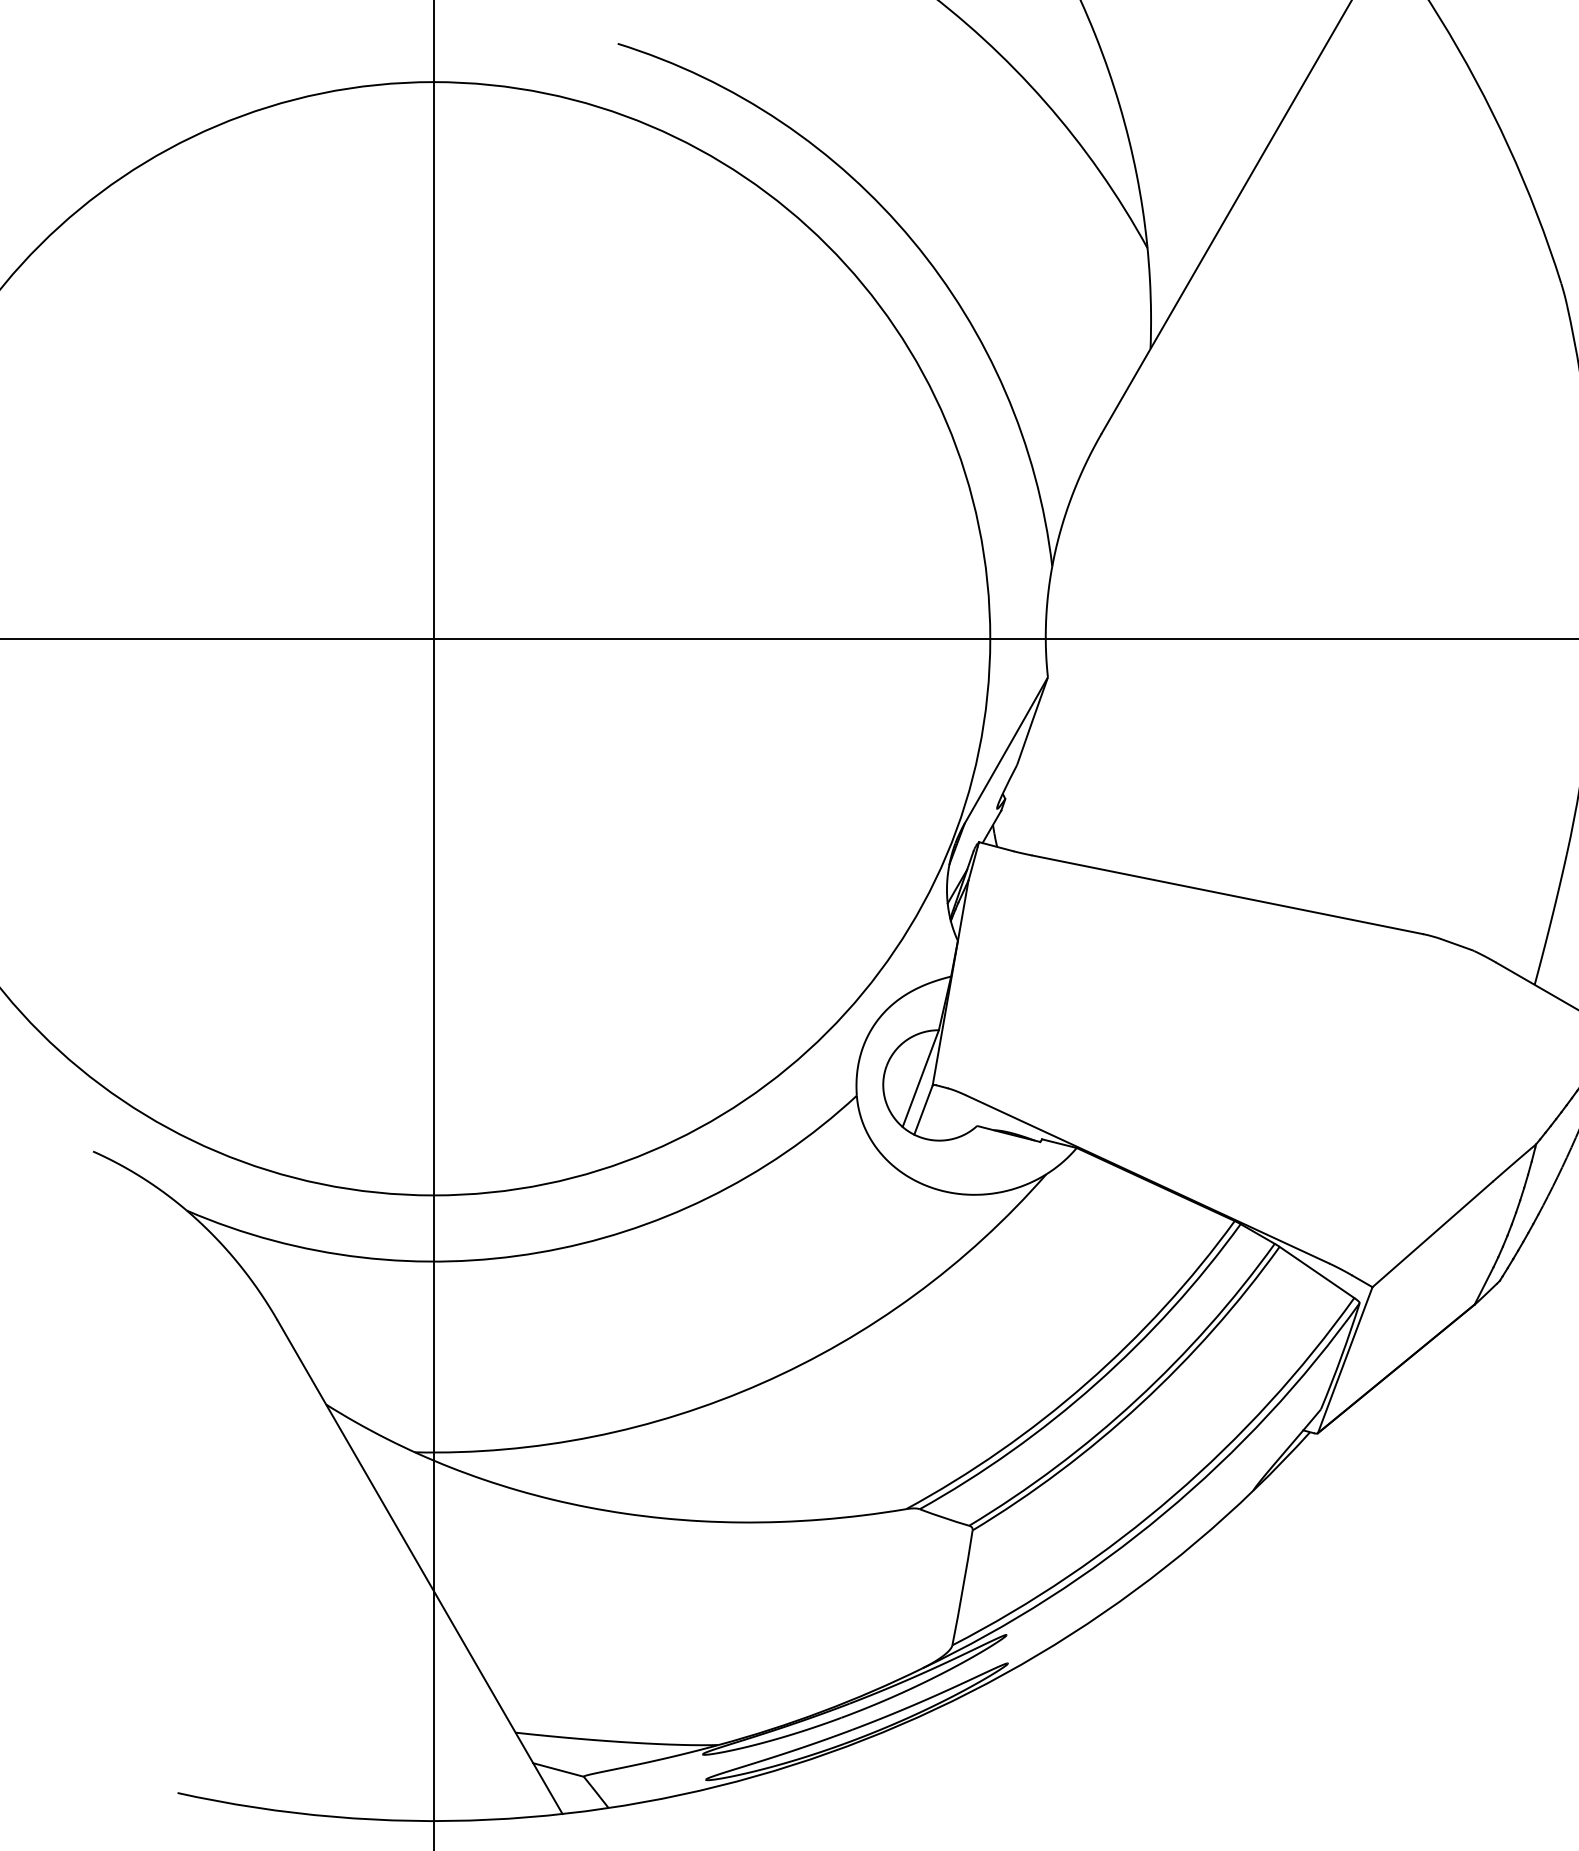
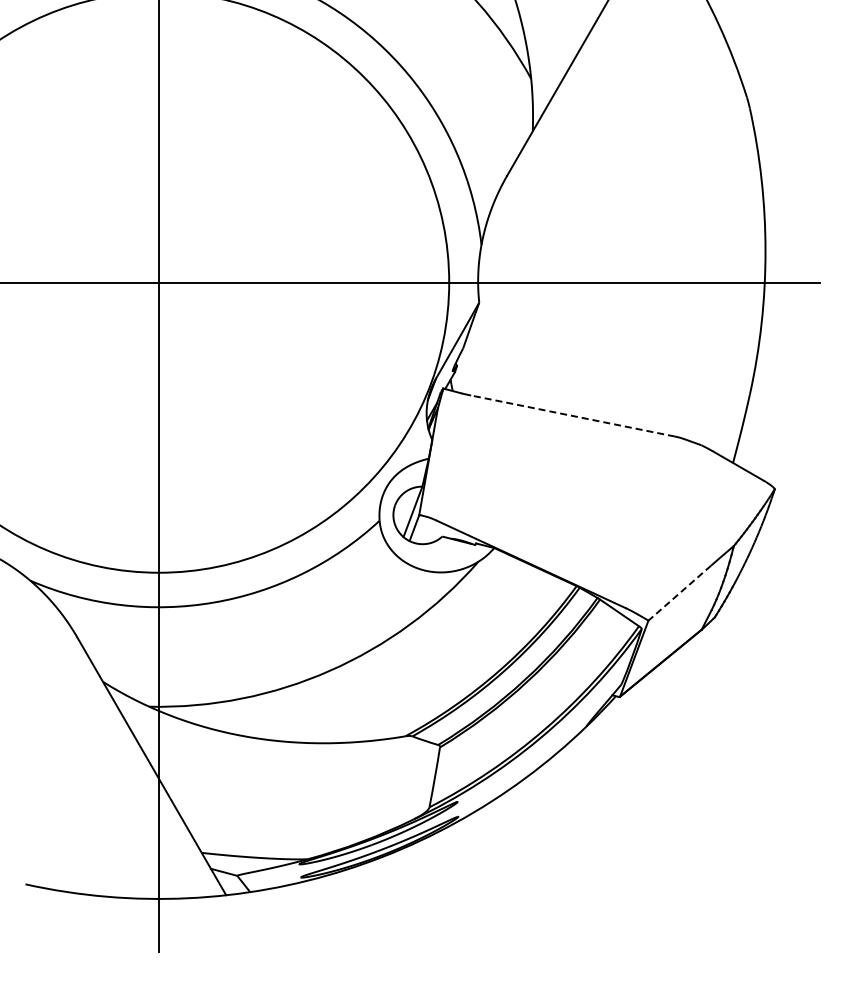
line: (1228, 895) -> (573, 416), solid -> dashed
line: (1431, 1235) -> (679, 593), solid -> dashed

